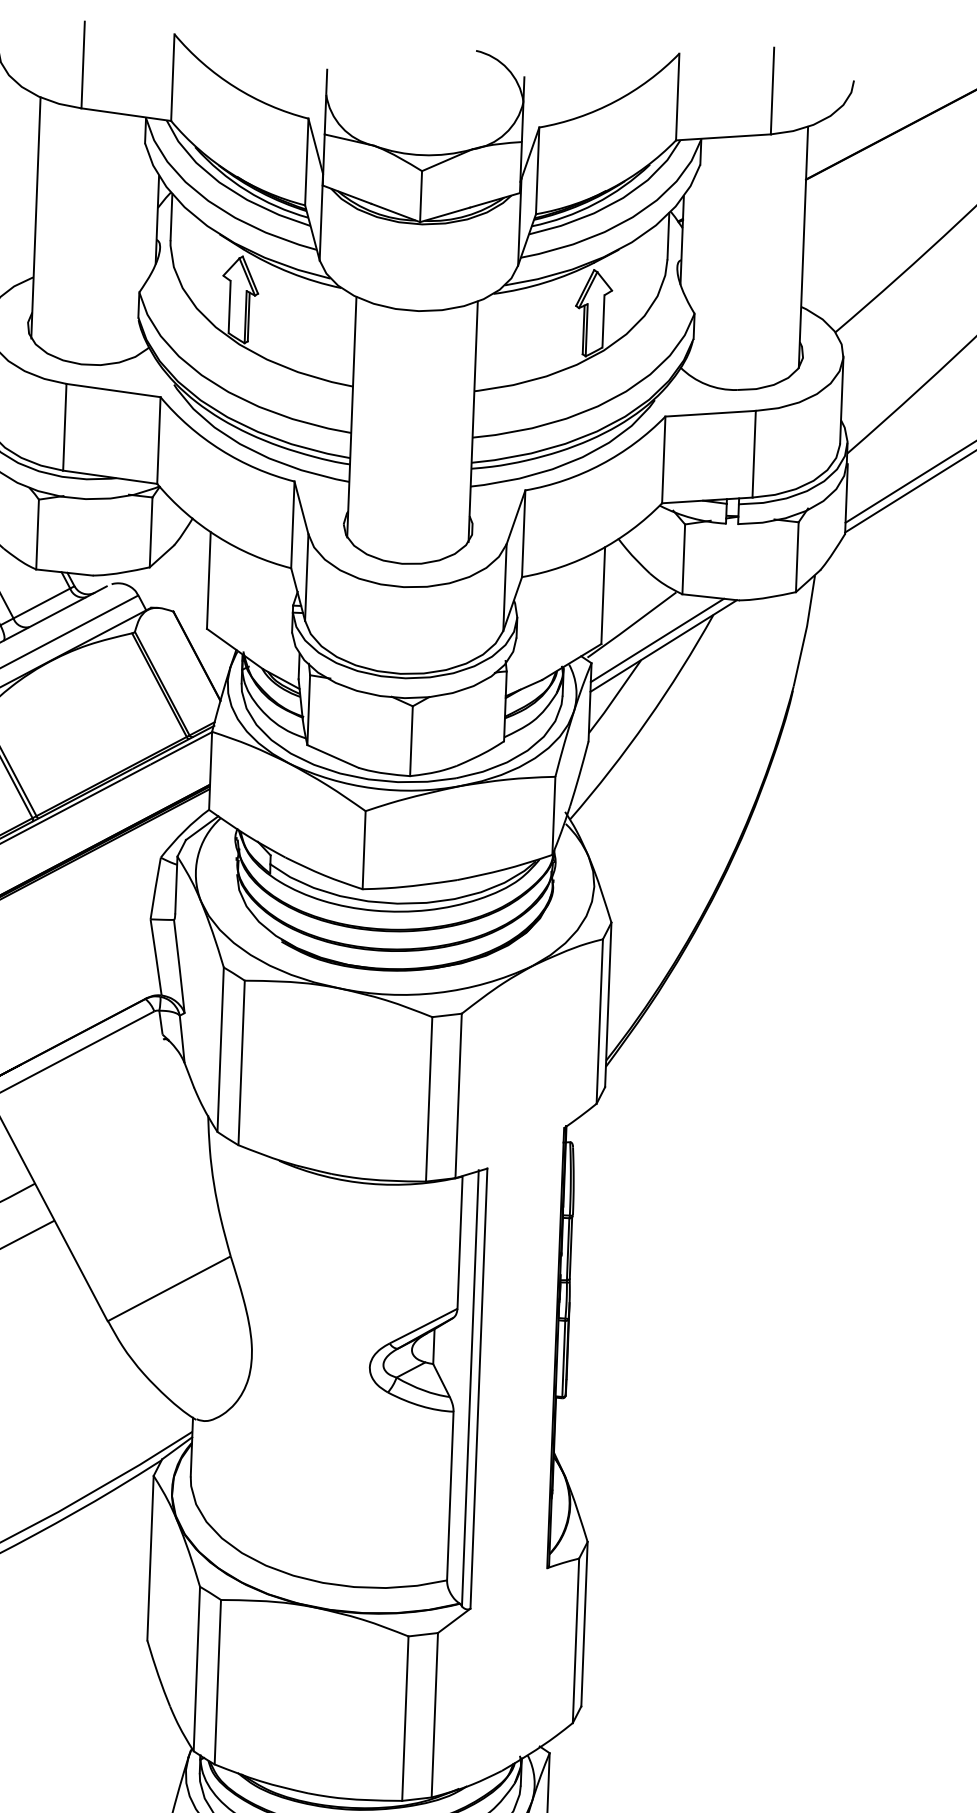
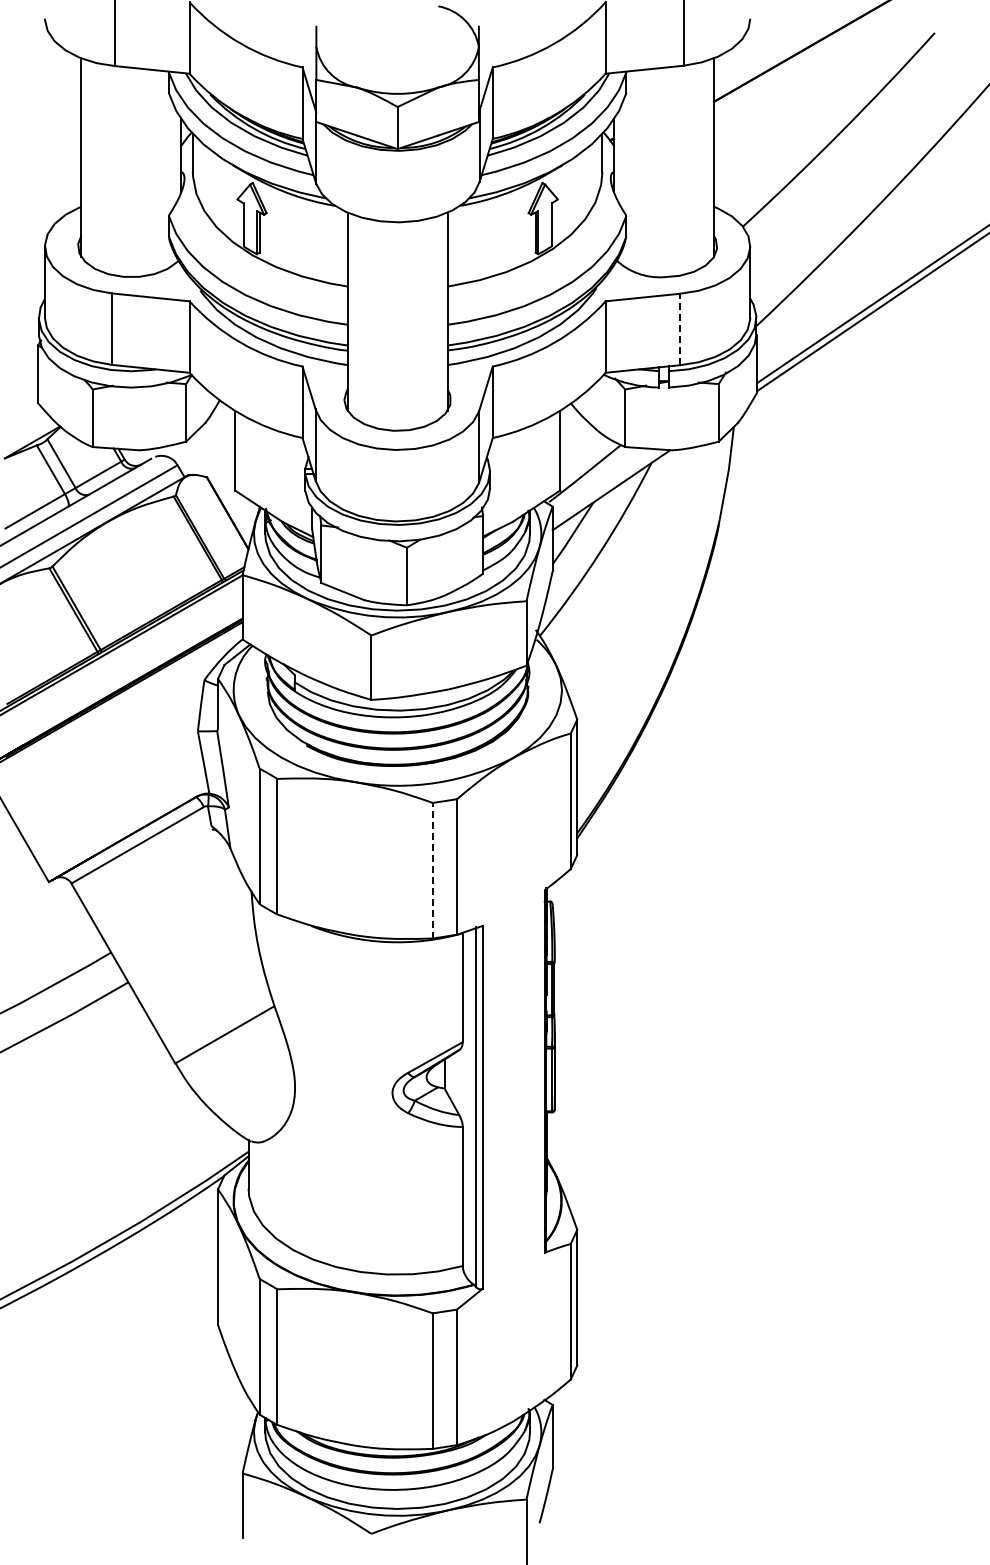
line: (753, 454) -> (679, 329), solid -> dashed
line: (656, 640) -> (605, 485), removed
line: (428, 1099) -> (432, 870), solid -> dashed

